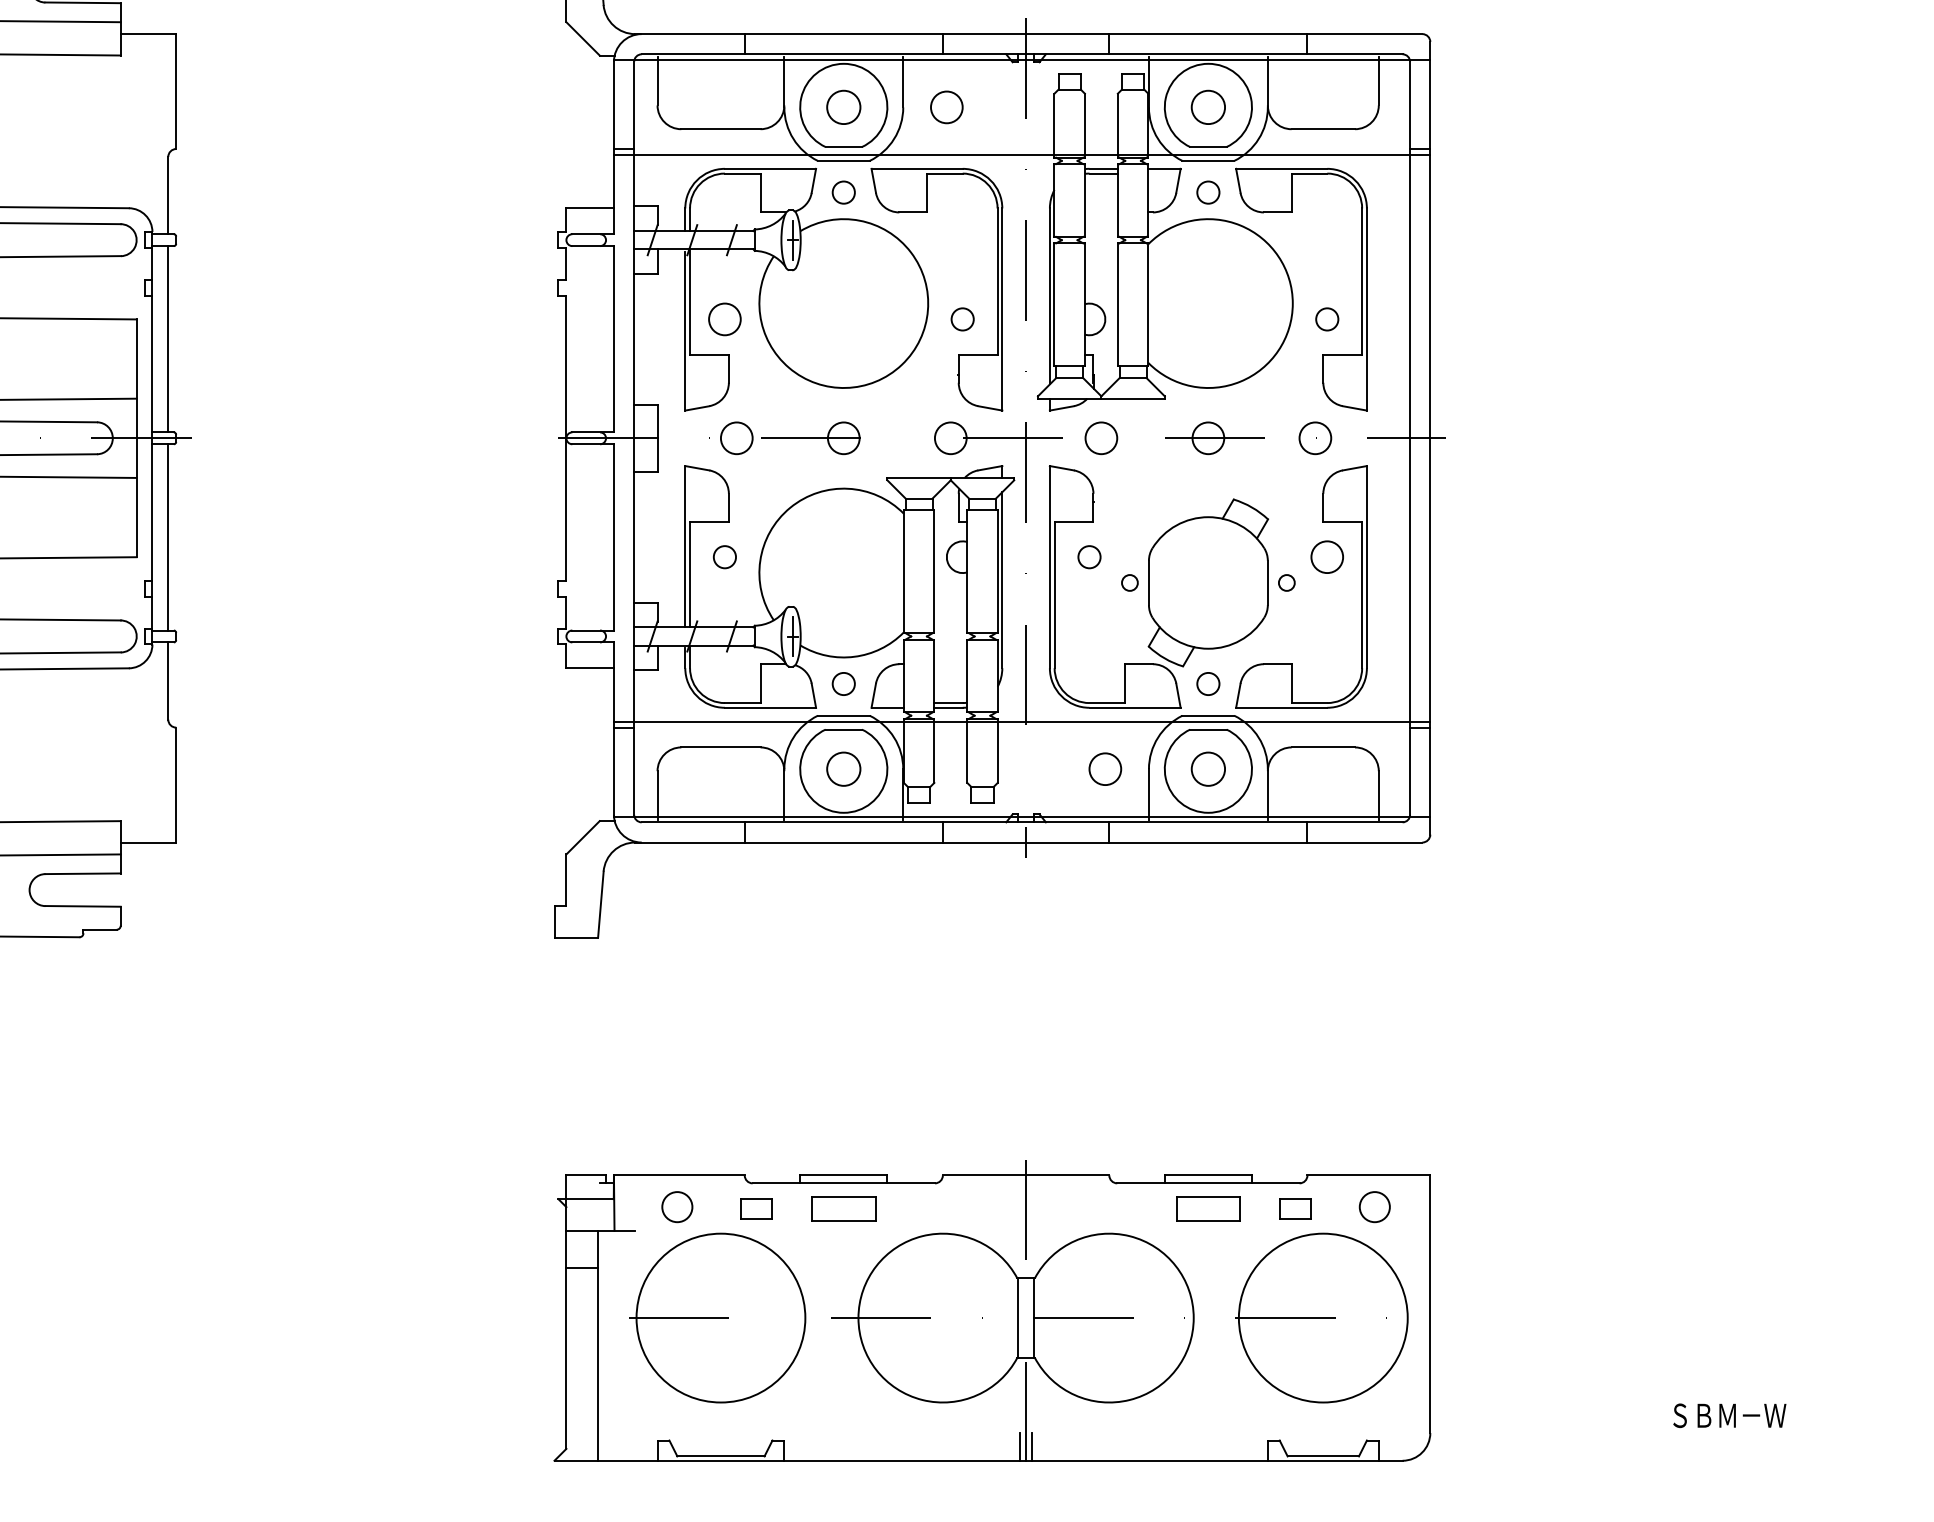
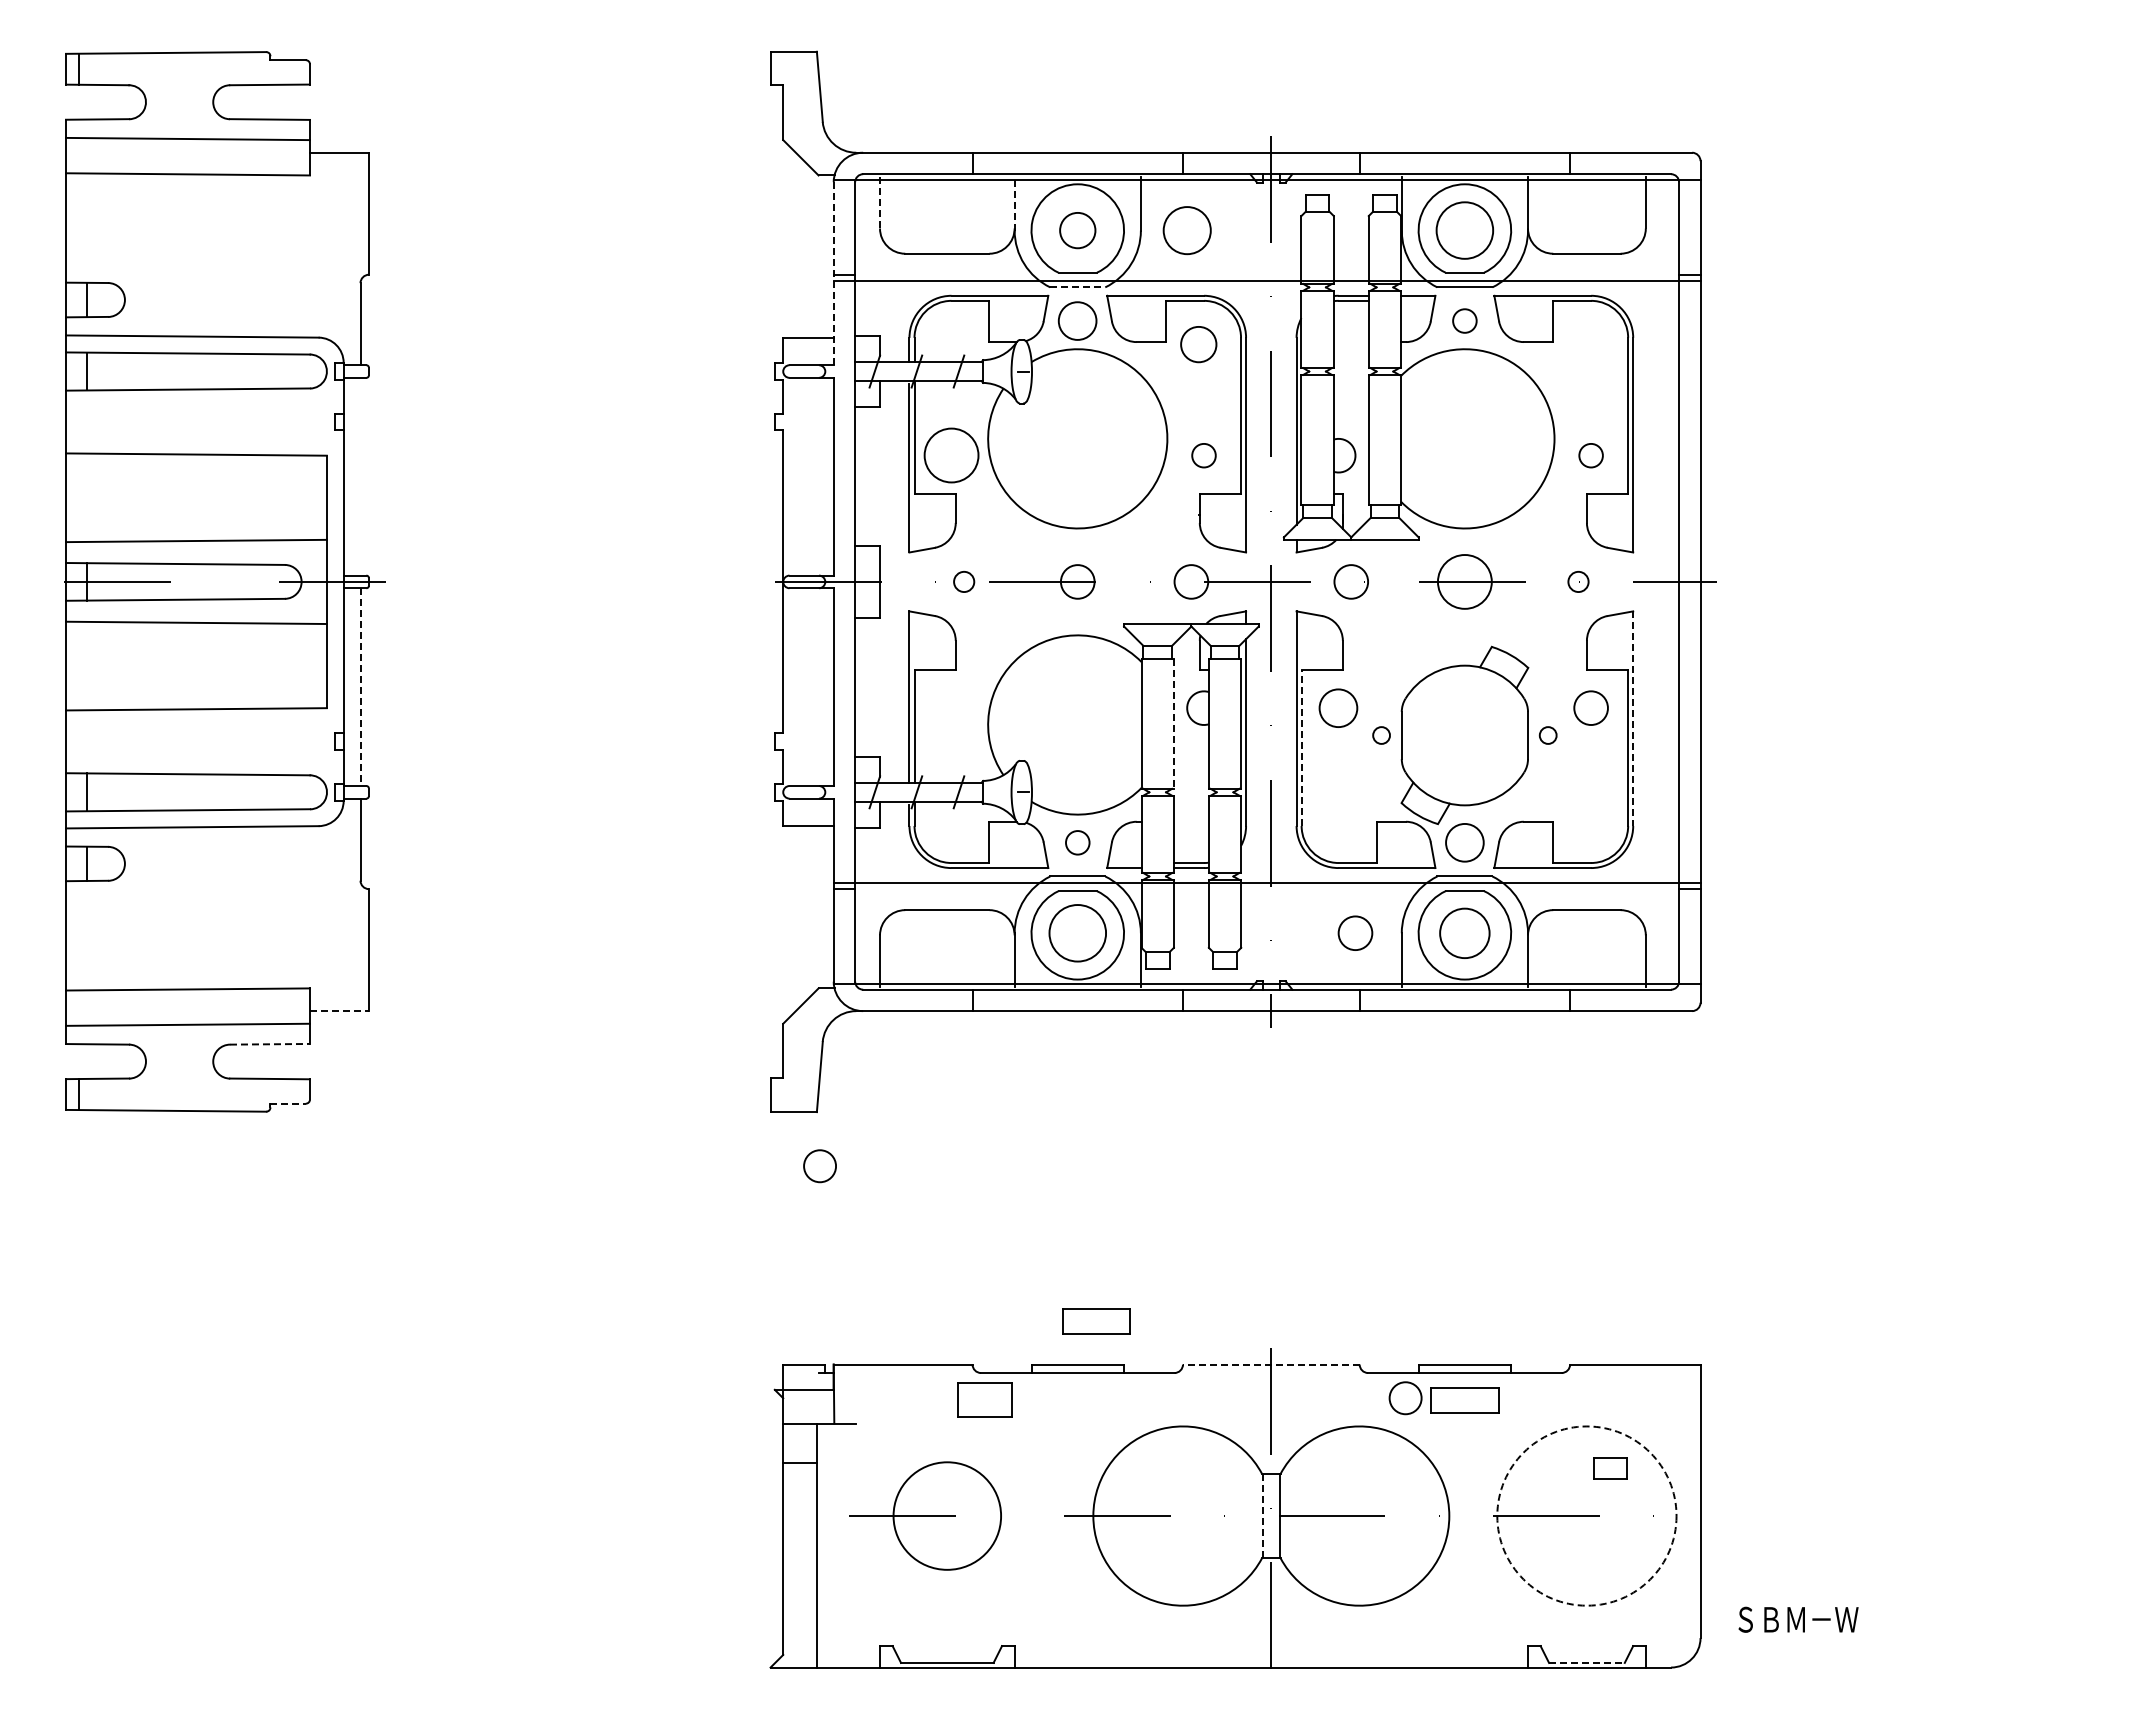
line: (658, 80) -> (880, 202), solid -> dashed
line: (784, 81) -> (1014, 203), solid -> dashed
circle: (946, 107) -> (1186, 230), size x1.4
circle: (1208, 107) -> (1464, 230), size x1.6
line: (613, 146) -> (833, 272), solid -> dashed
line: (843, 161) -> (1077, 287), solid -> dashed
circle: (843, 192) -> (1077, 320), size x1.6
circle: (957, 214) -> (1198, 344), added
line: (792, 240) -> (1023, 371), removed
circle: (724, 319) -> (951, 455), size x1.6
line: (168, 339) -> (360, 476), removed
circle: (737, 437) -> (964, 581), size x0.6
circle: (1208, 437) -> (1464, 581), size x1.6
circle: (1315, 437) -> (1578, 581), size x0.6
line: (168, 537) -> (360, 687), solid -> dashed
circle: (724, 556) -> (951, 707), removed
circle: (1089, 556) -> (1338, 707), size x1.6
line: (1367, 567) -> (1633, 719), solid -> dashed
line: (933, 572) -> (1173, 724), solid -> dashed
line: (1054, 595) -> (1301, 748), solid -> dashed
line: (792, 635) -> (1023, 791), removed
circle: (1208, 683) -> (1464, 842), size x1.6
circle: (843, 768) -> (1077, 932), size x1.6
circle: (1208, 768) -> (1464, 932), size x1.4
line: (148, 842) -> (339, 1011), solid -> dashed
line: (83, 873) -> (270, 1044), solid -> dashed
line: (100, 929) -> (288, 1103), solid -> dashed
line: (1025, 1175) -> (1270, 1364), solid -> dashed
circle: (676, 1207) -> (819, 1166), moved
circle: (1374, 1207) -> (1405, 1398), moved
part: (755, 1209) -> (984, 1400), size x1.6
part: (843, 1209) -> (1096, 1321), moved
part: (1295, 1209) -> (1610, 1468), moved
circle: (720, 1317) -> (946, 1515), size x0.6
circle: (1322, 1317) -> (1586, 1515), solid -> dashed
line: (1017, 1318) -> (1262, 1516), solid -> dashed
text: (1729, 1415) -> (1798, 1619), moved
line: (1020, 1446) -> (1265, 1652), removed
line: (1031, 1446) -> (1277, 1652), removed
line: (1322, 1456) -> (1586, 1662), solid -> dashed

